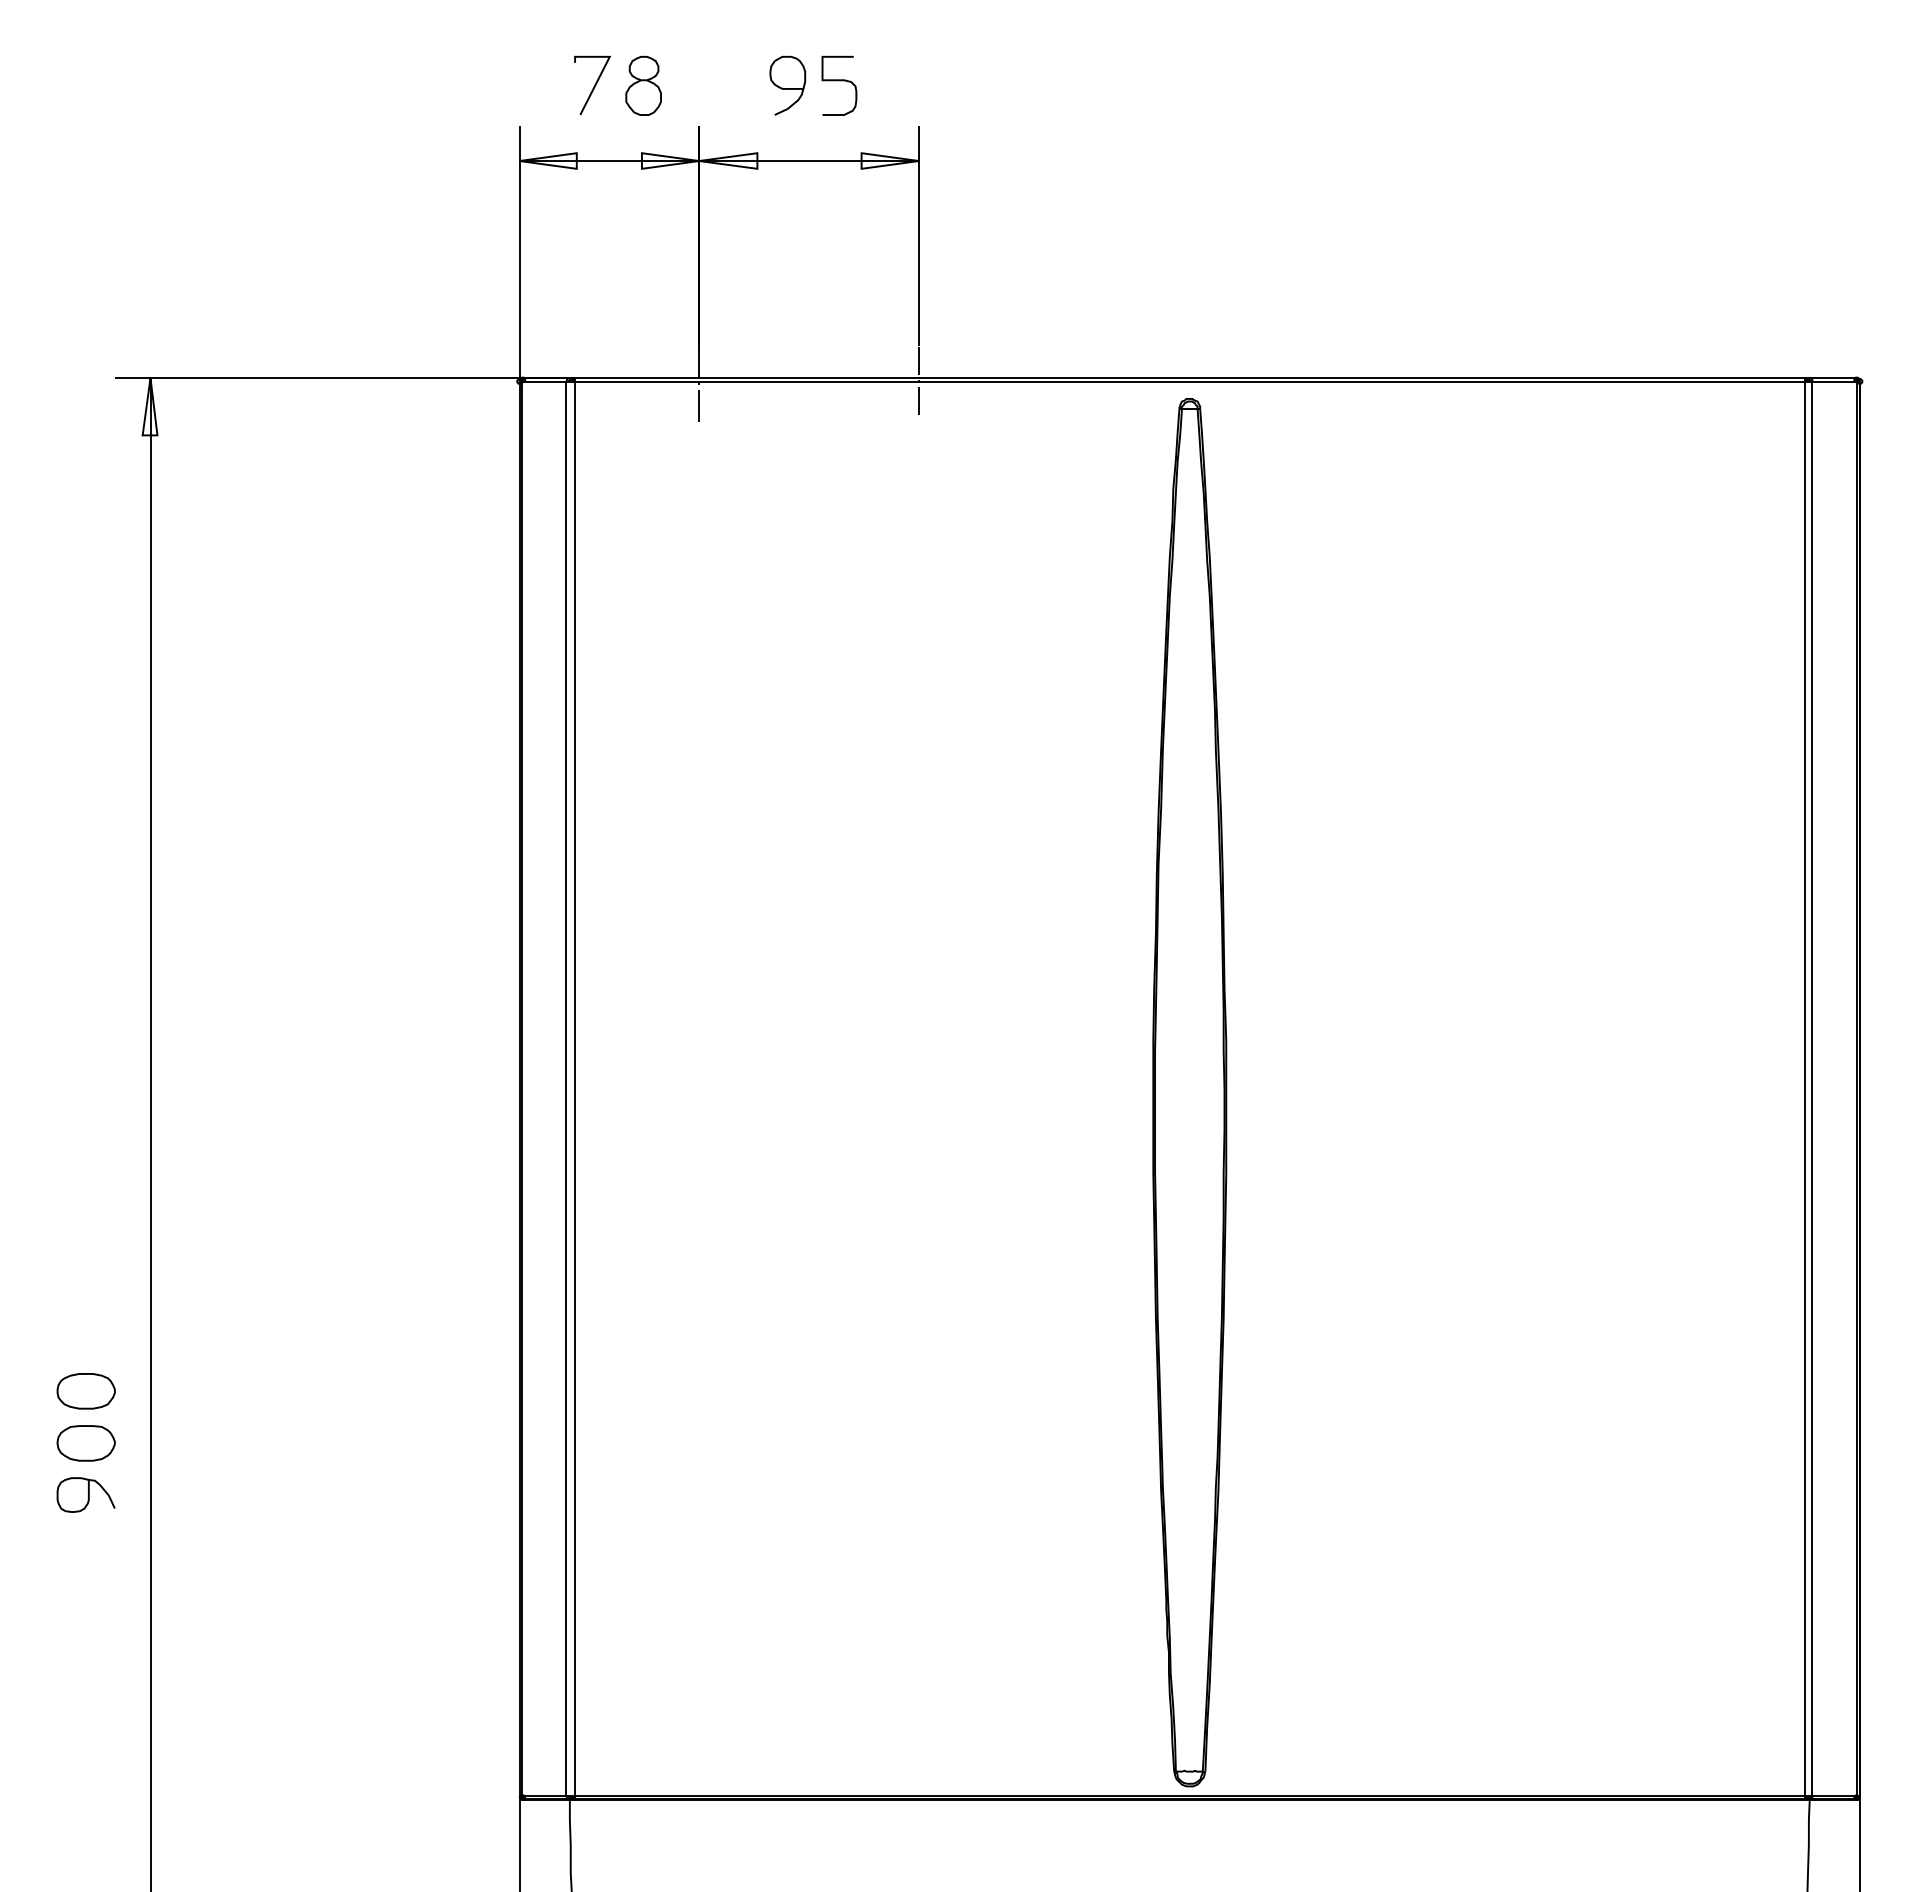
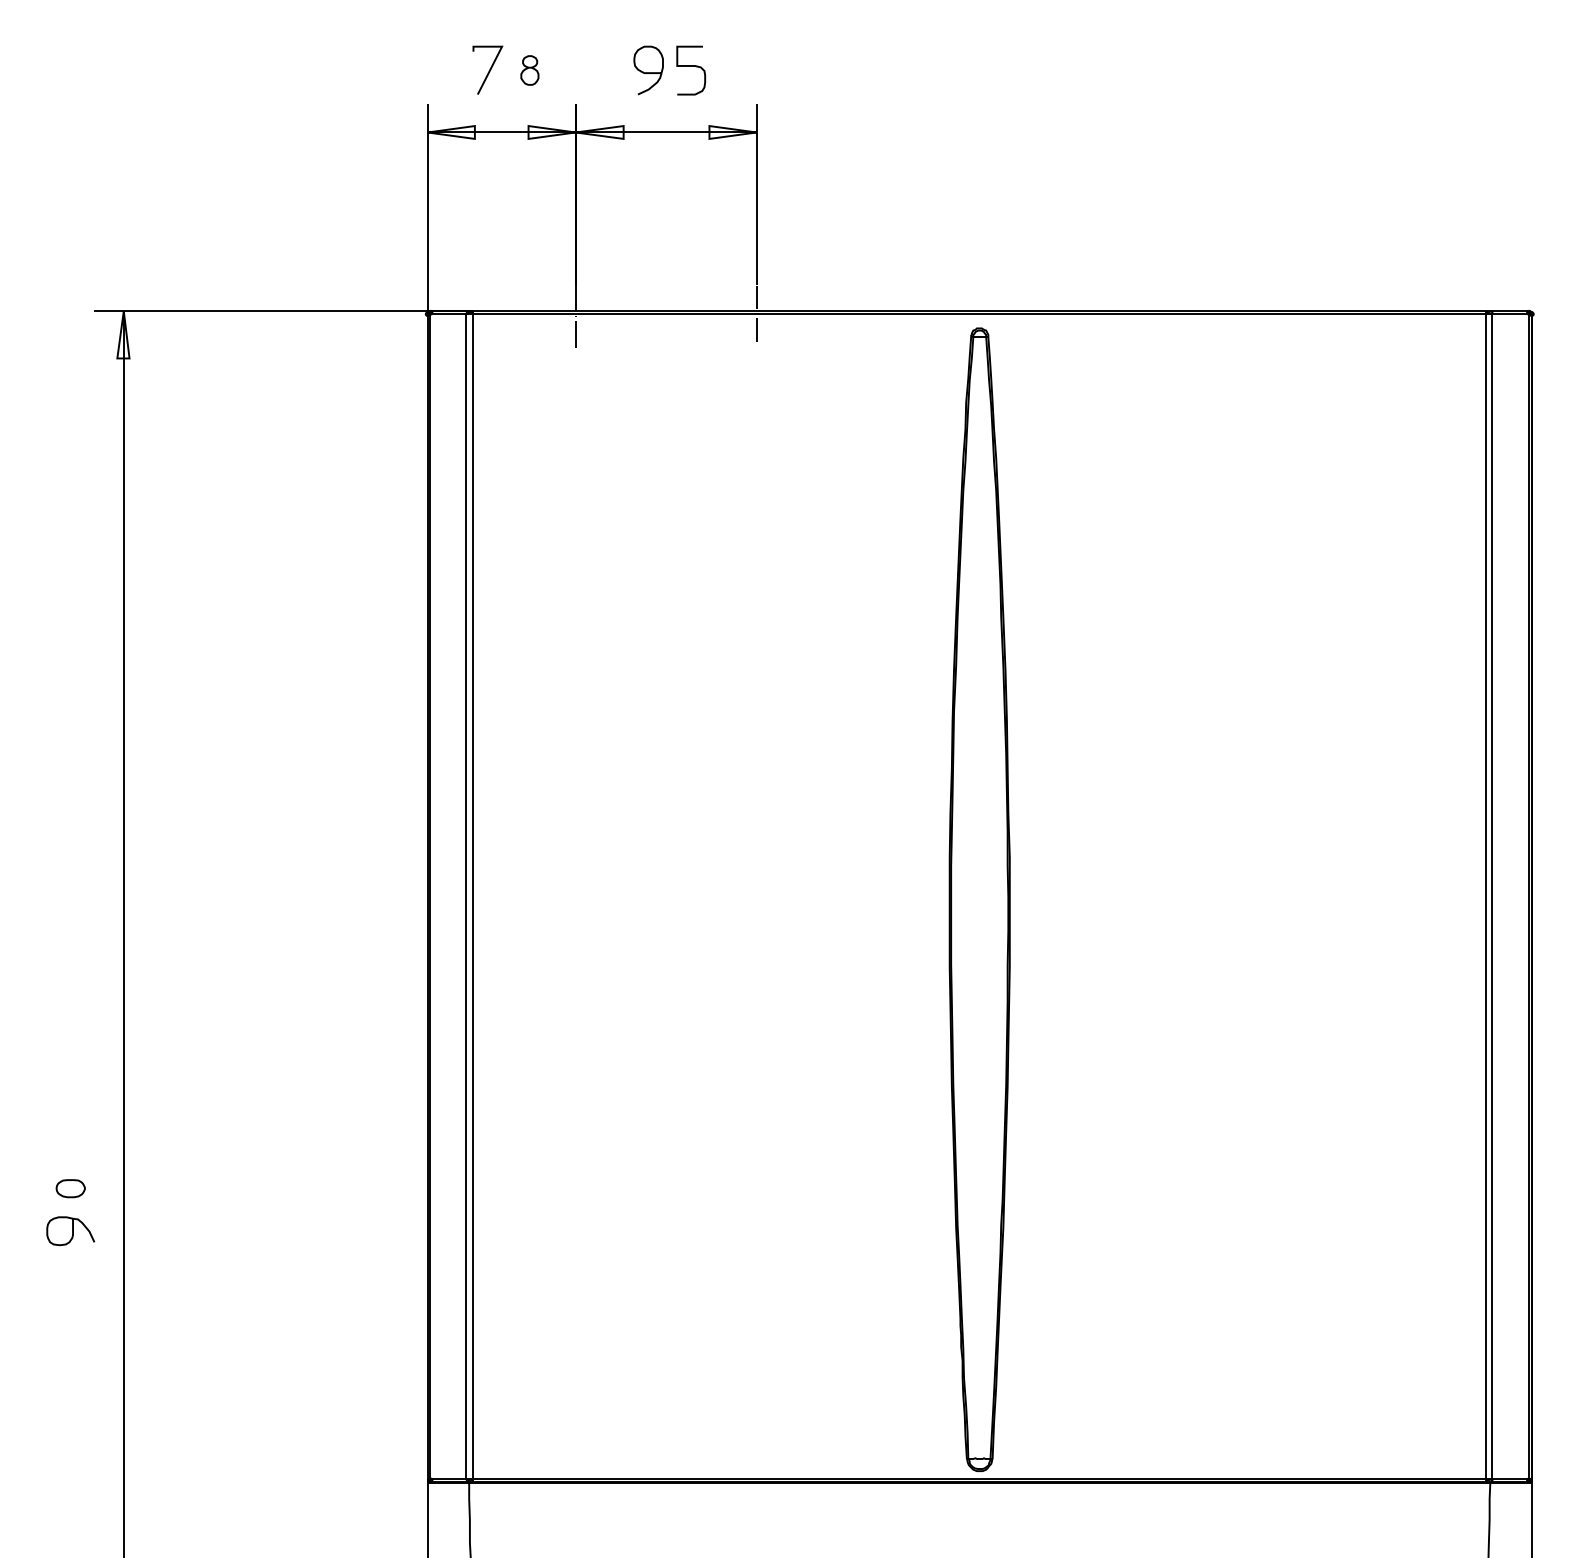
part: (643, 85) -> (529, 70), size x0.6
part: (85, 1391) -> (70, 1145), removed
part: (85, 1443) -> (70, 1188), size x0.6

